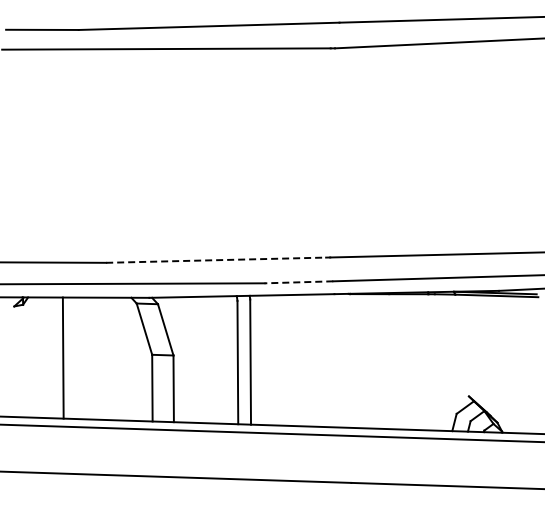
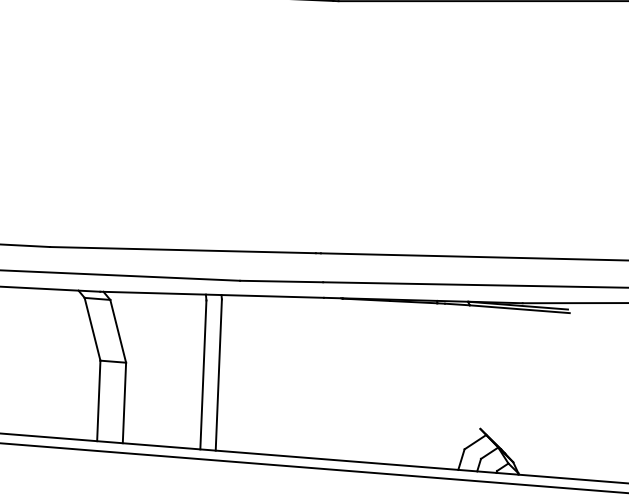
line: (216, 260) -> (183, 250), dashed -> solid
line: (298, 282) -> (281, 281), dashed -> solid

